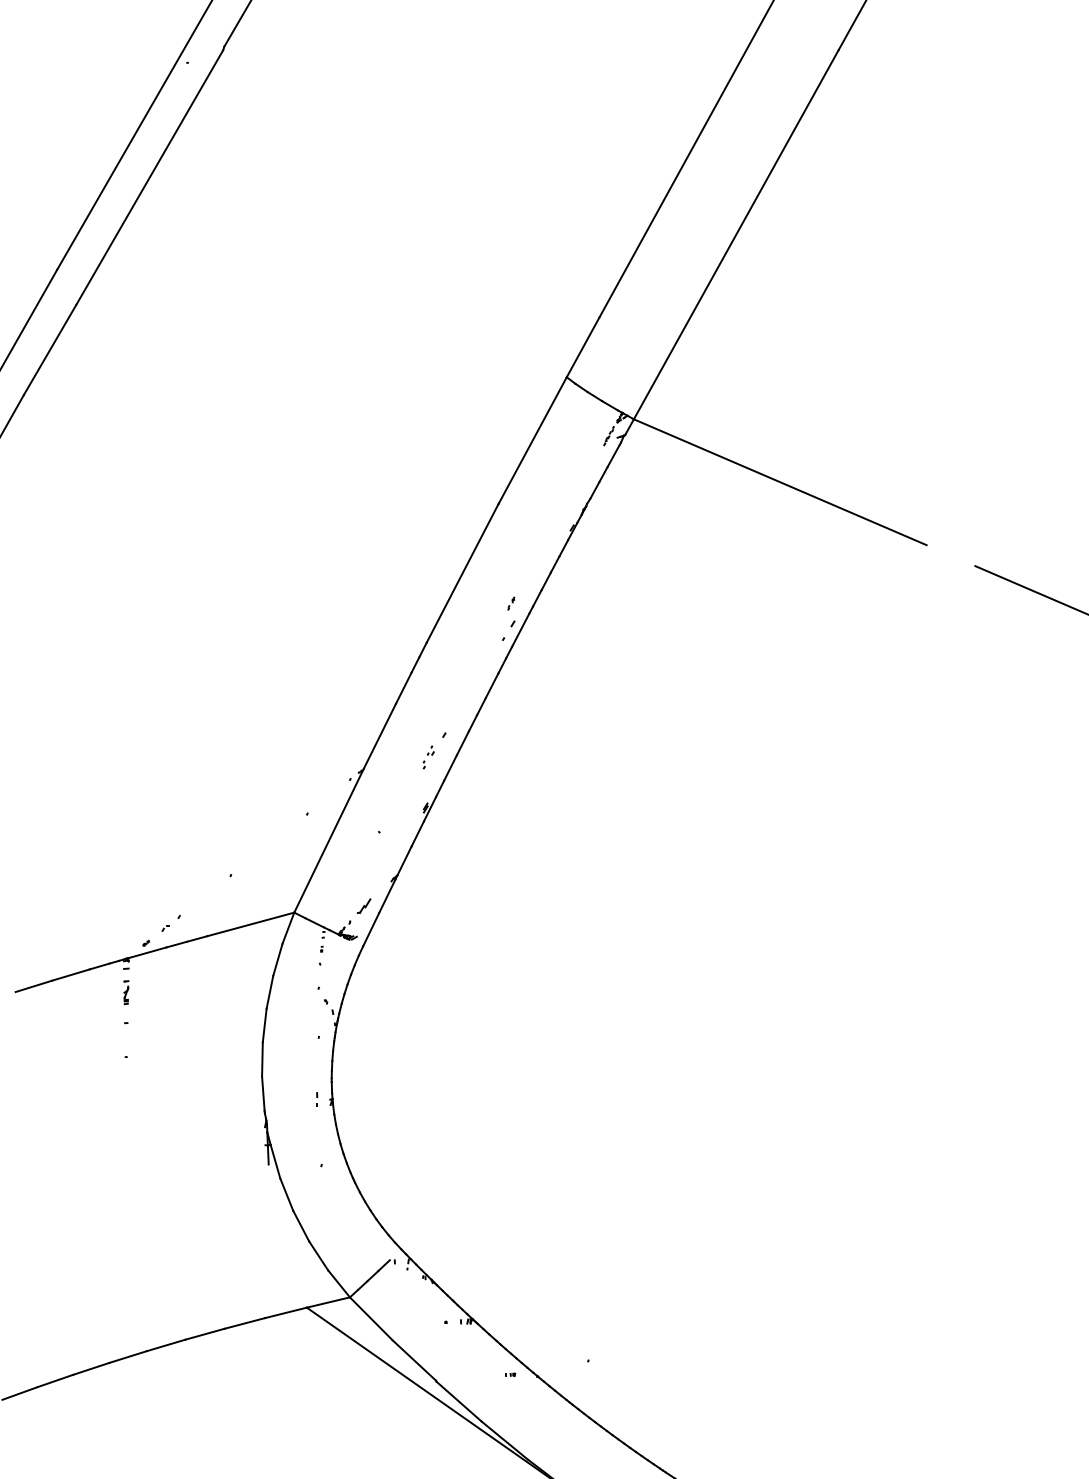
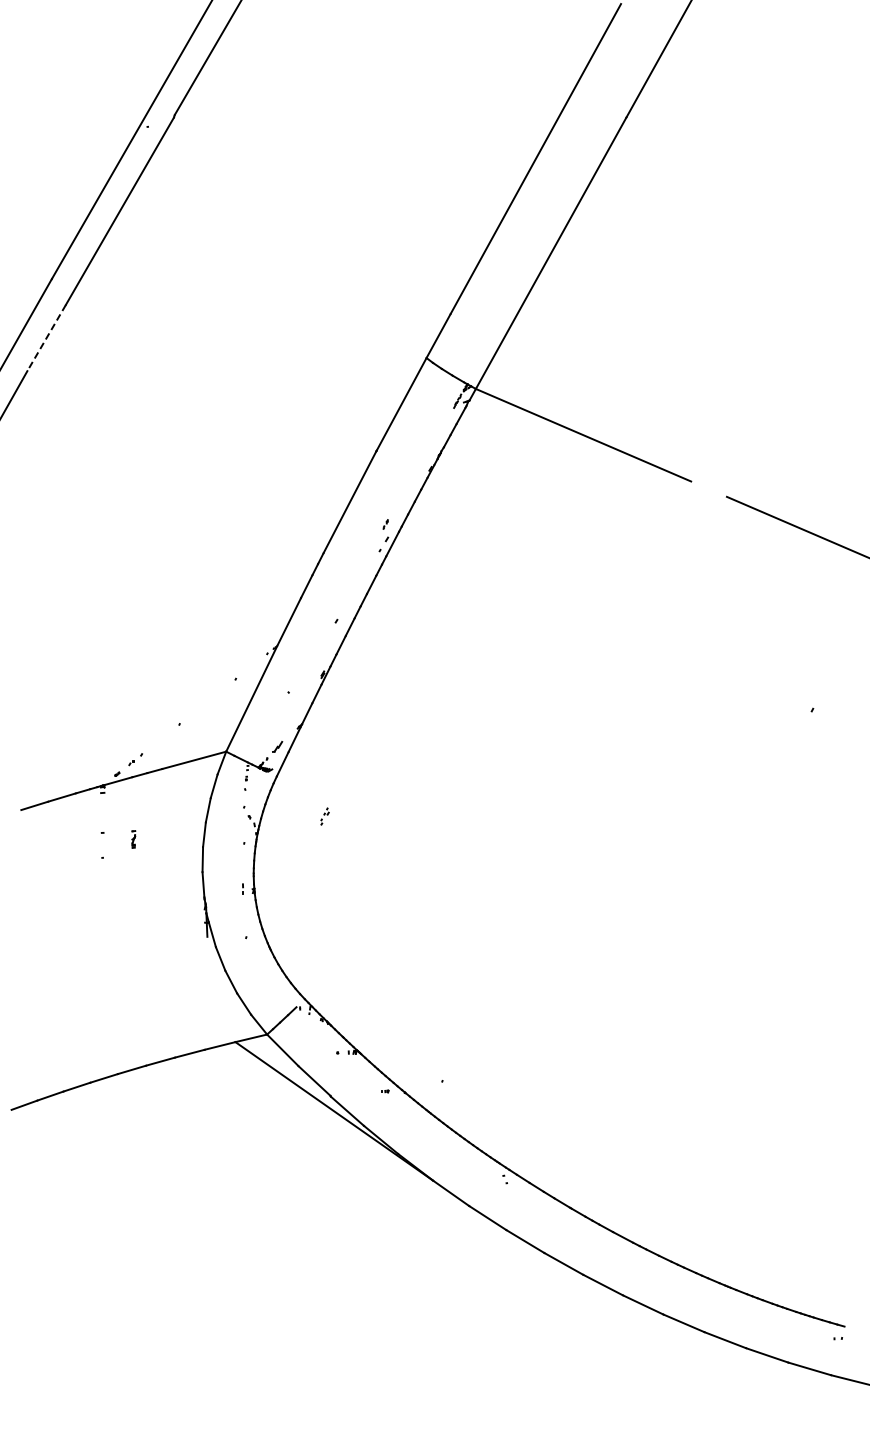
line: (49, 350) -> (46, 338), solid -> dashed
part: (427, 757) -> (324, 816), moved
part: (126, 992) -> (133, 839), moved

